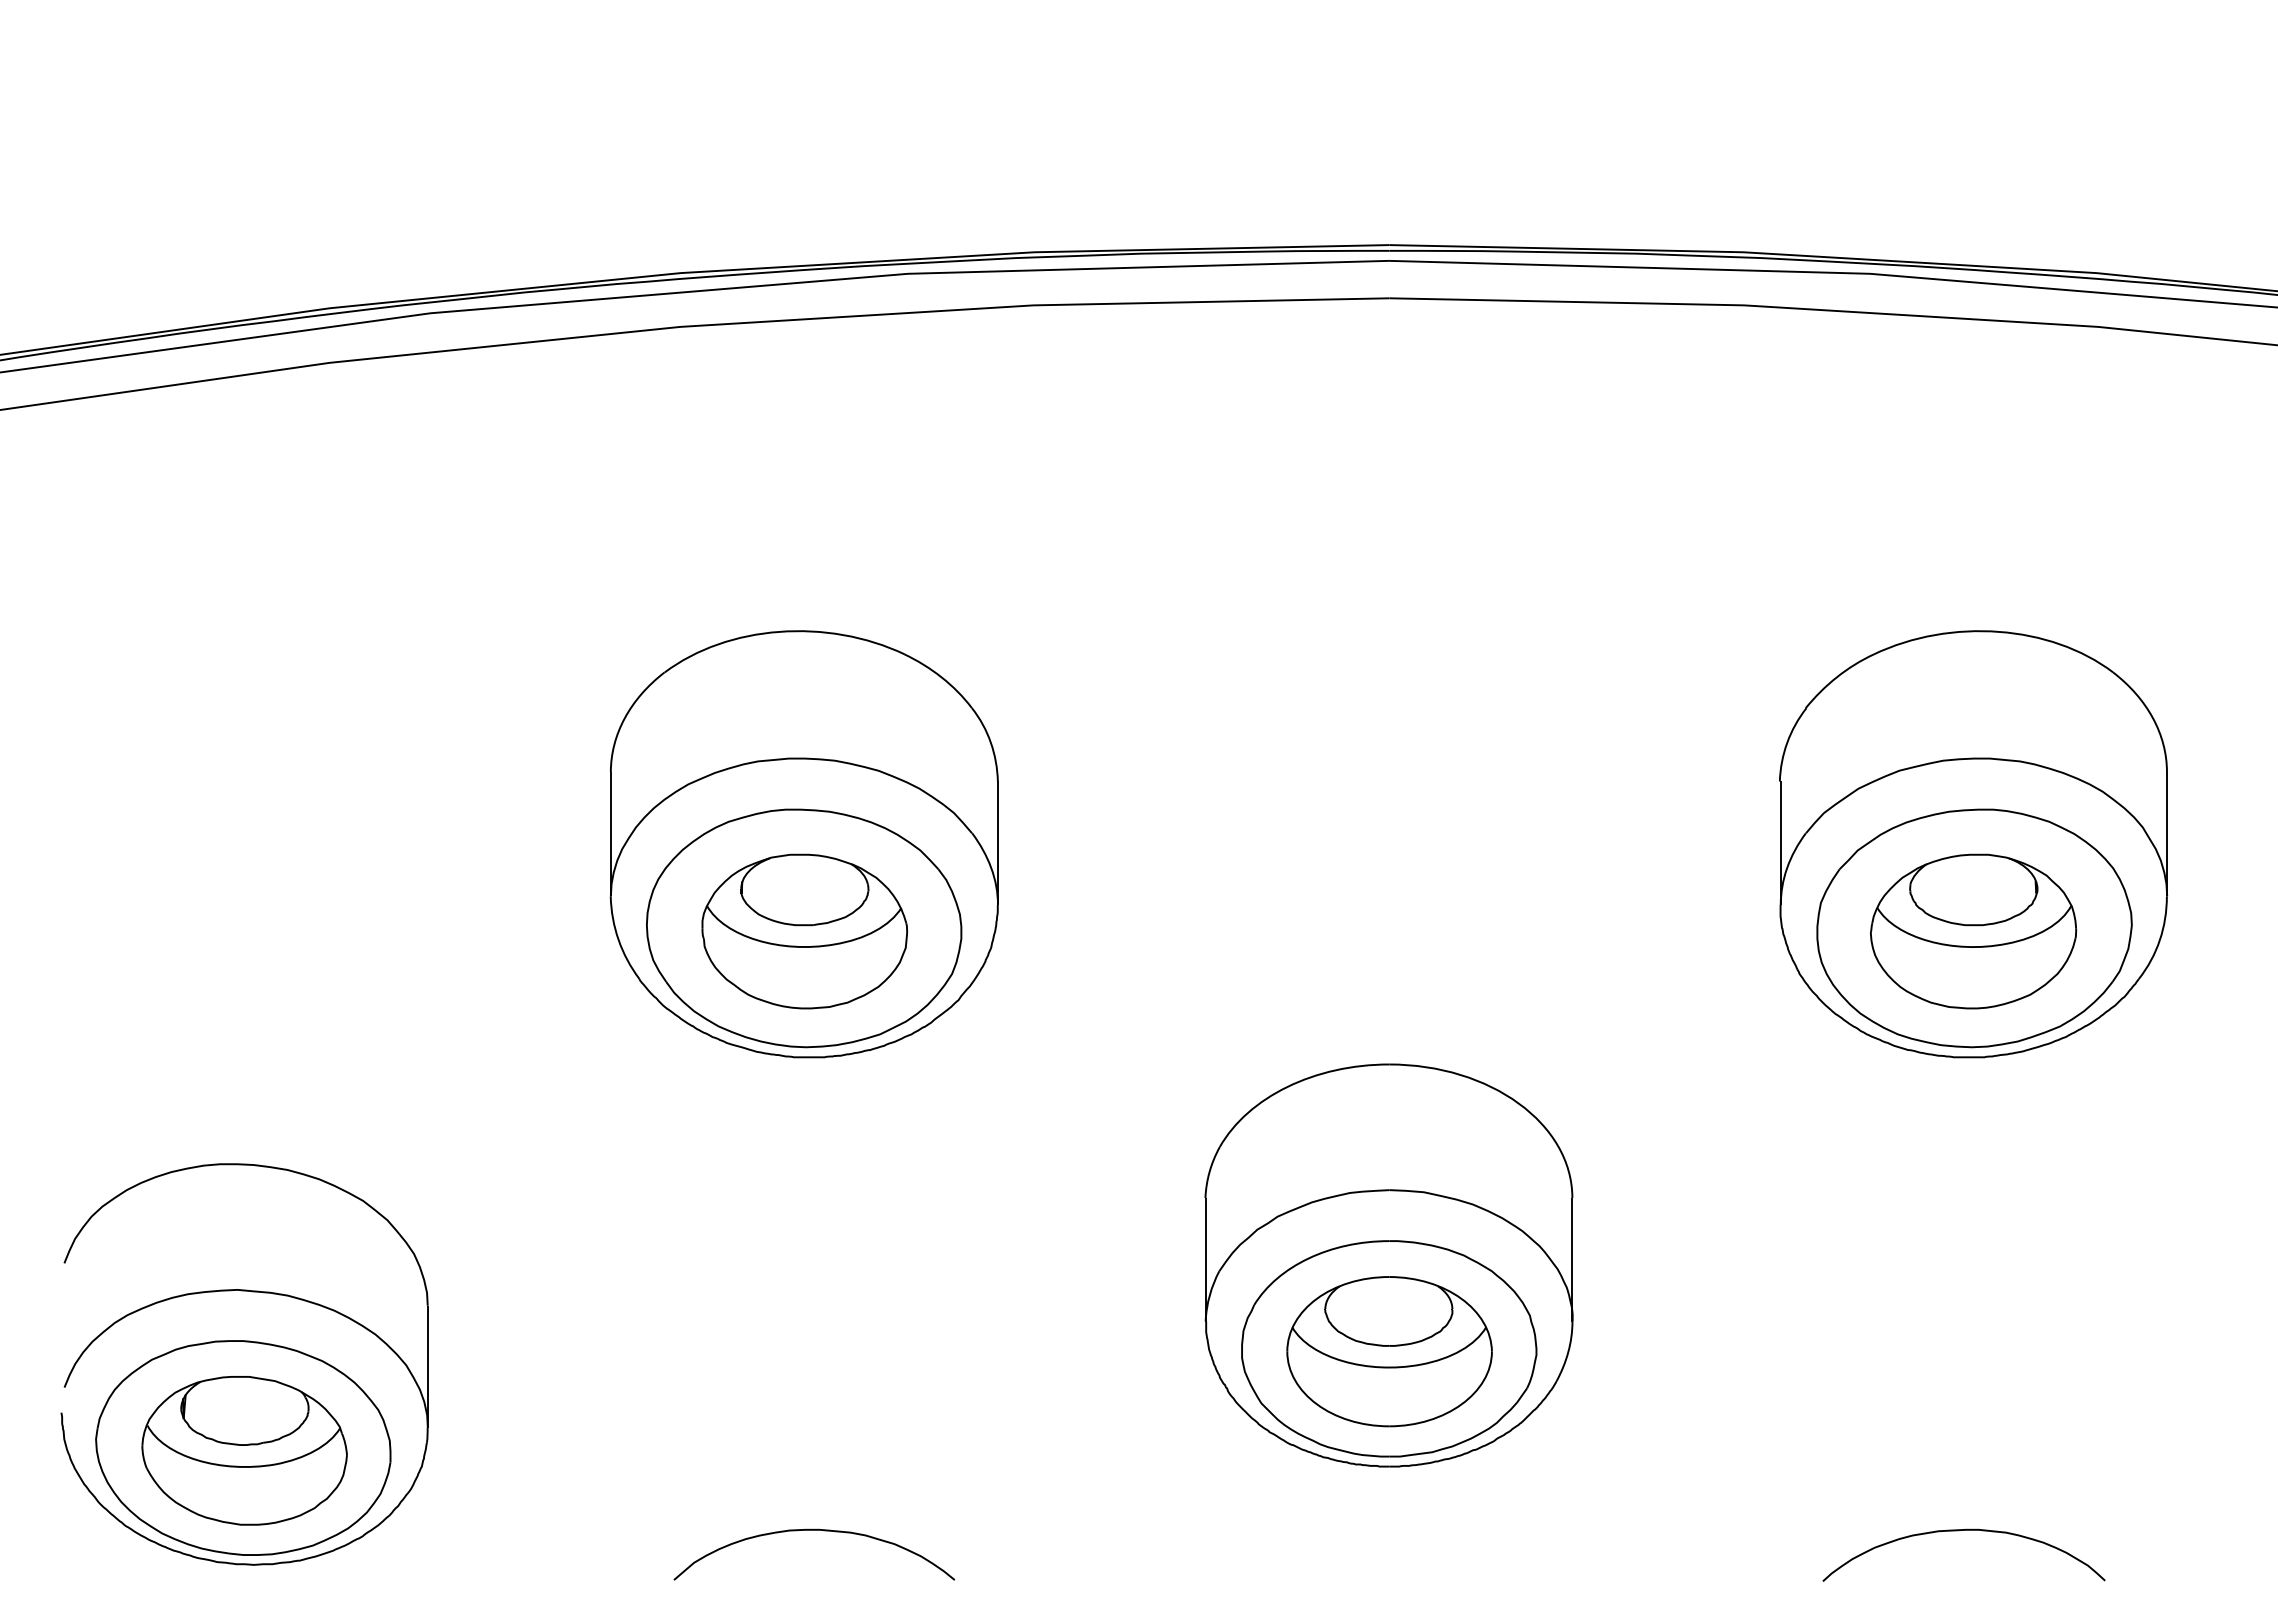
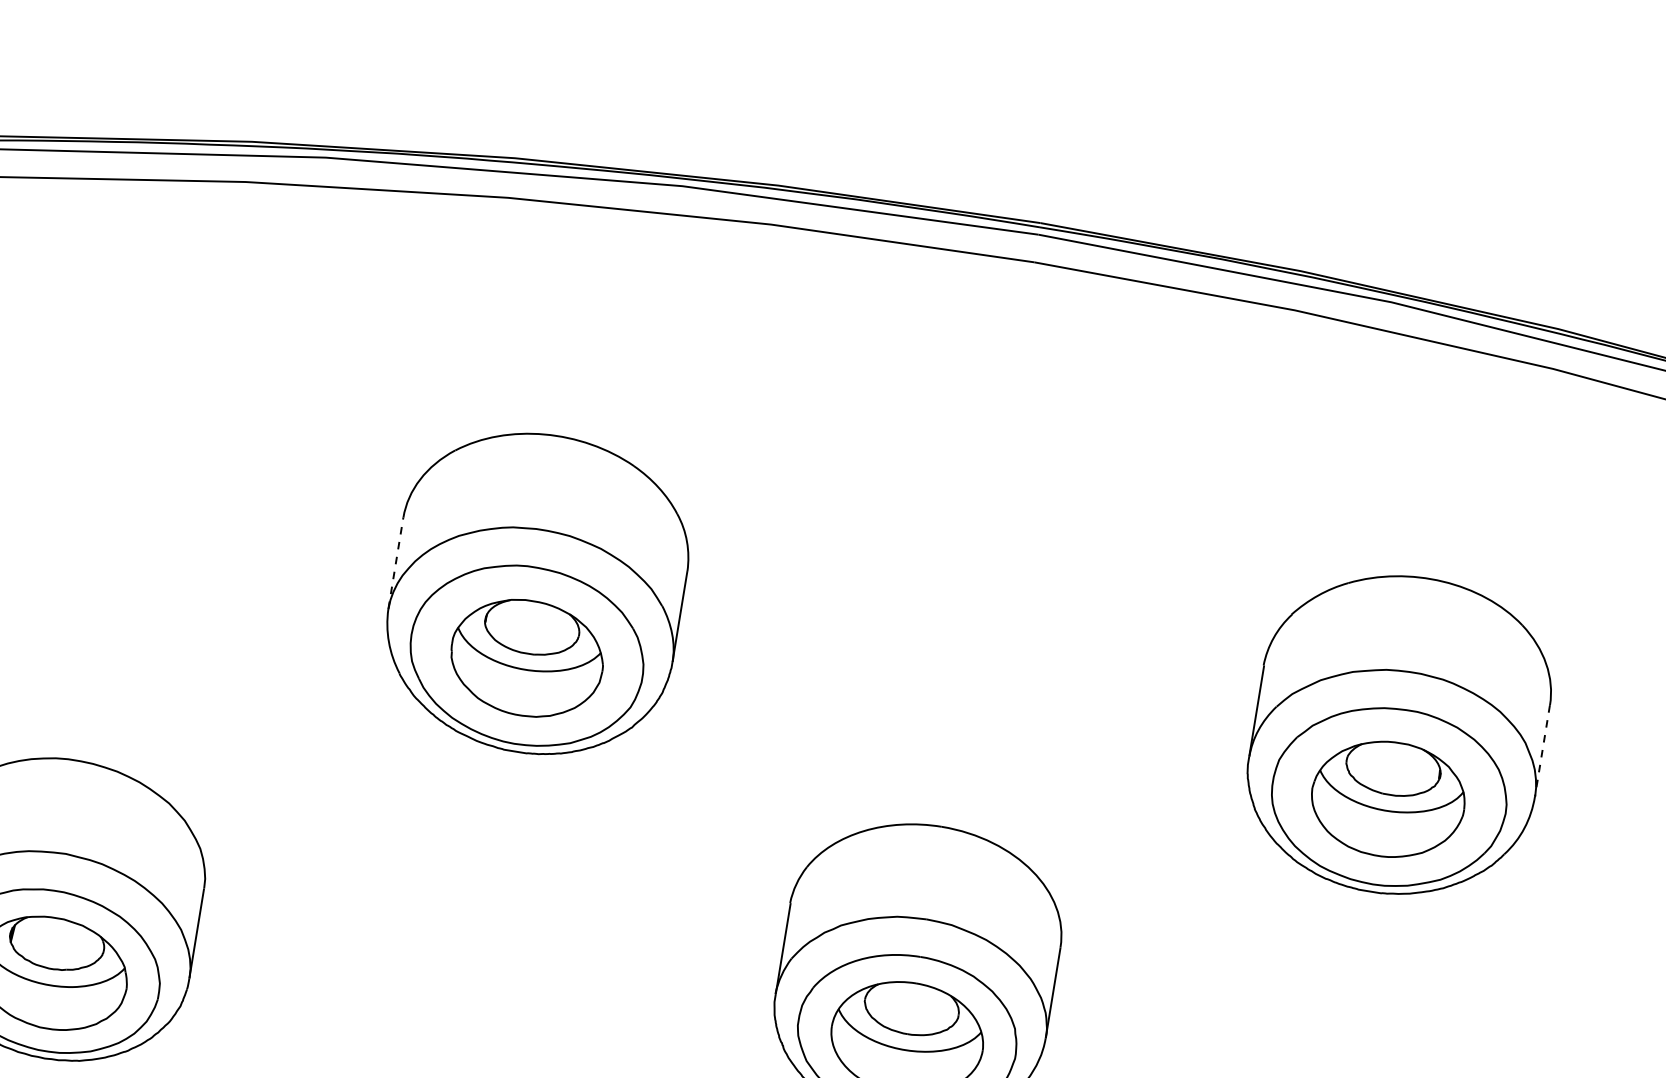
line: (610, 833) -> (395, 562), solid -> dashed
line: (2166, 834) -> (1542, 751), solid -> dashed

